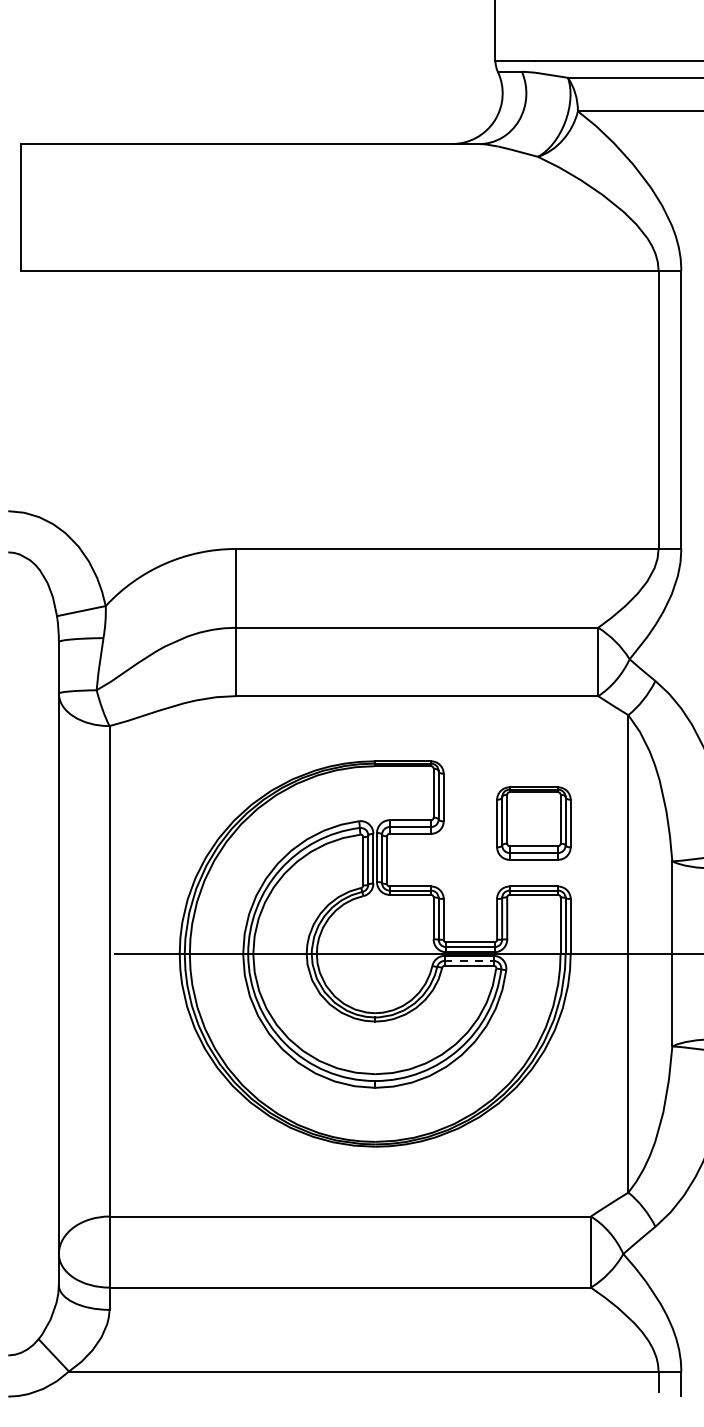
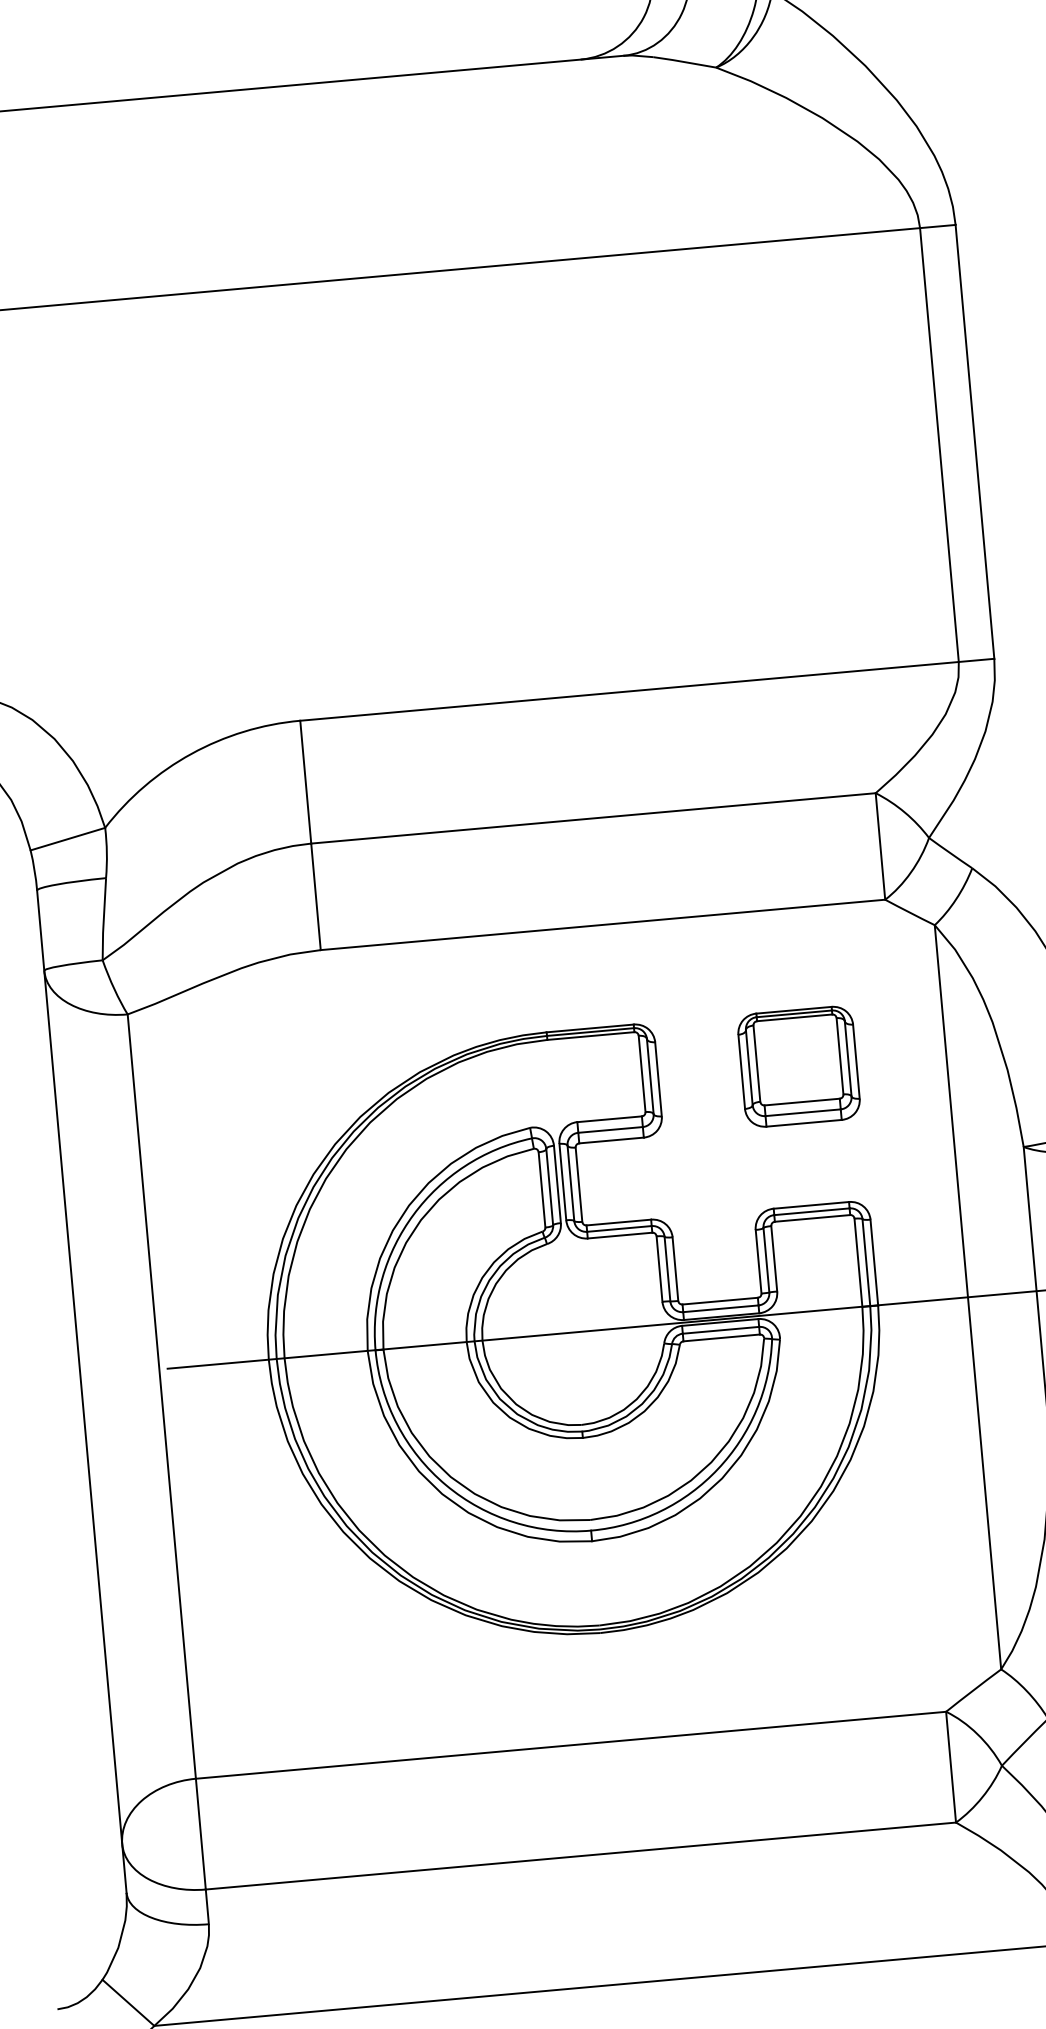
part: (533, 823) -> (798, 1066), moved
line: (469, 960) -> (721, 1329), dashed -> solid

